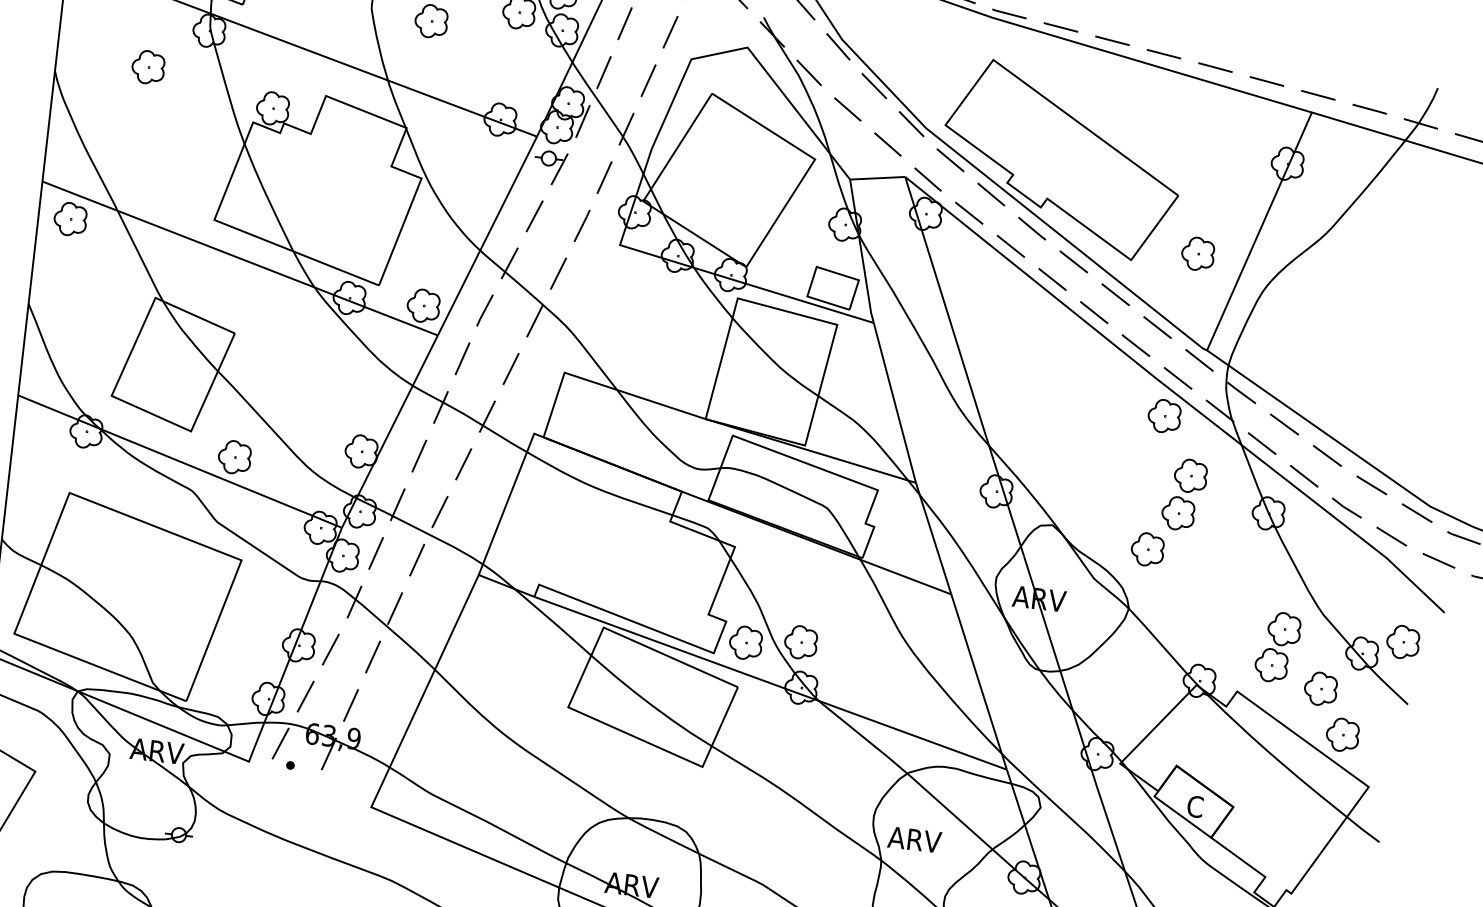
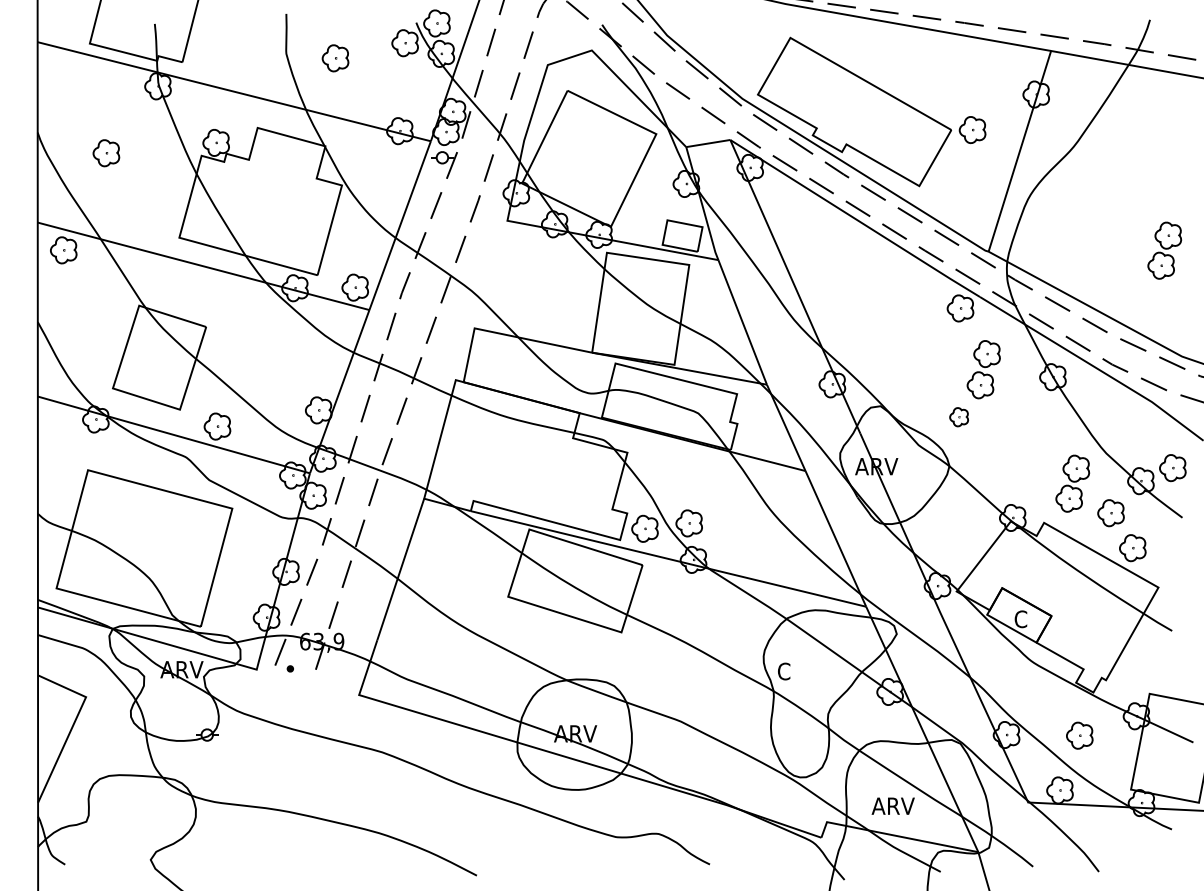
part: (148, 67) -> (106, 153), moved
part: (1197, 254) -> (972, 130), moved
part: (1423, 373) -> (1164, 250), added
part: (1146, 550) -> (958, 417), size x0.7
text: (914, 839) -> (798, 671), ARV -> C

